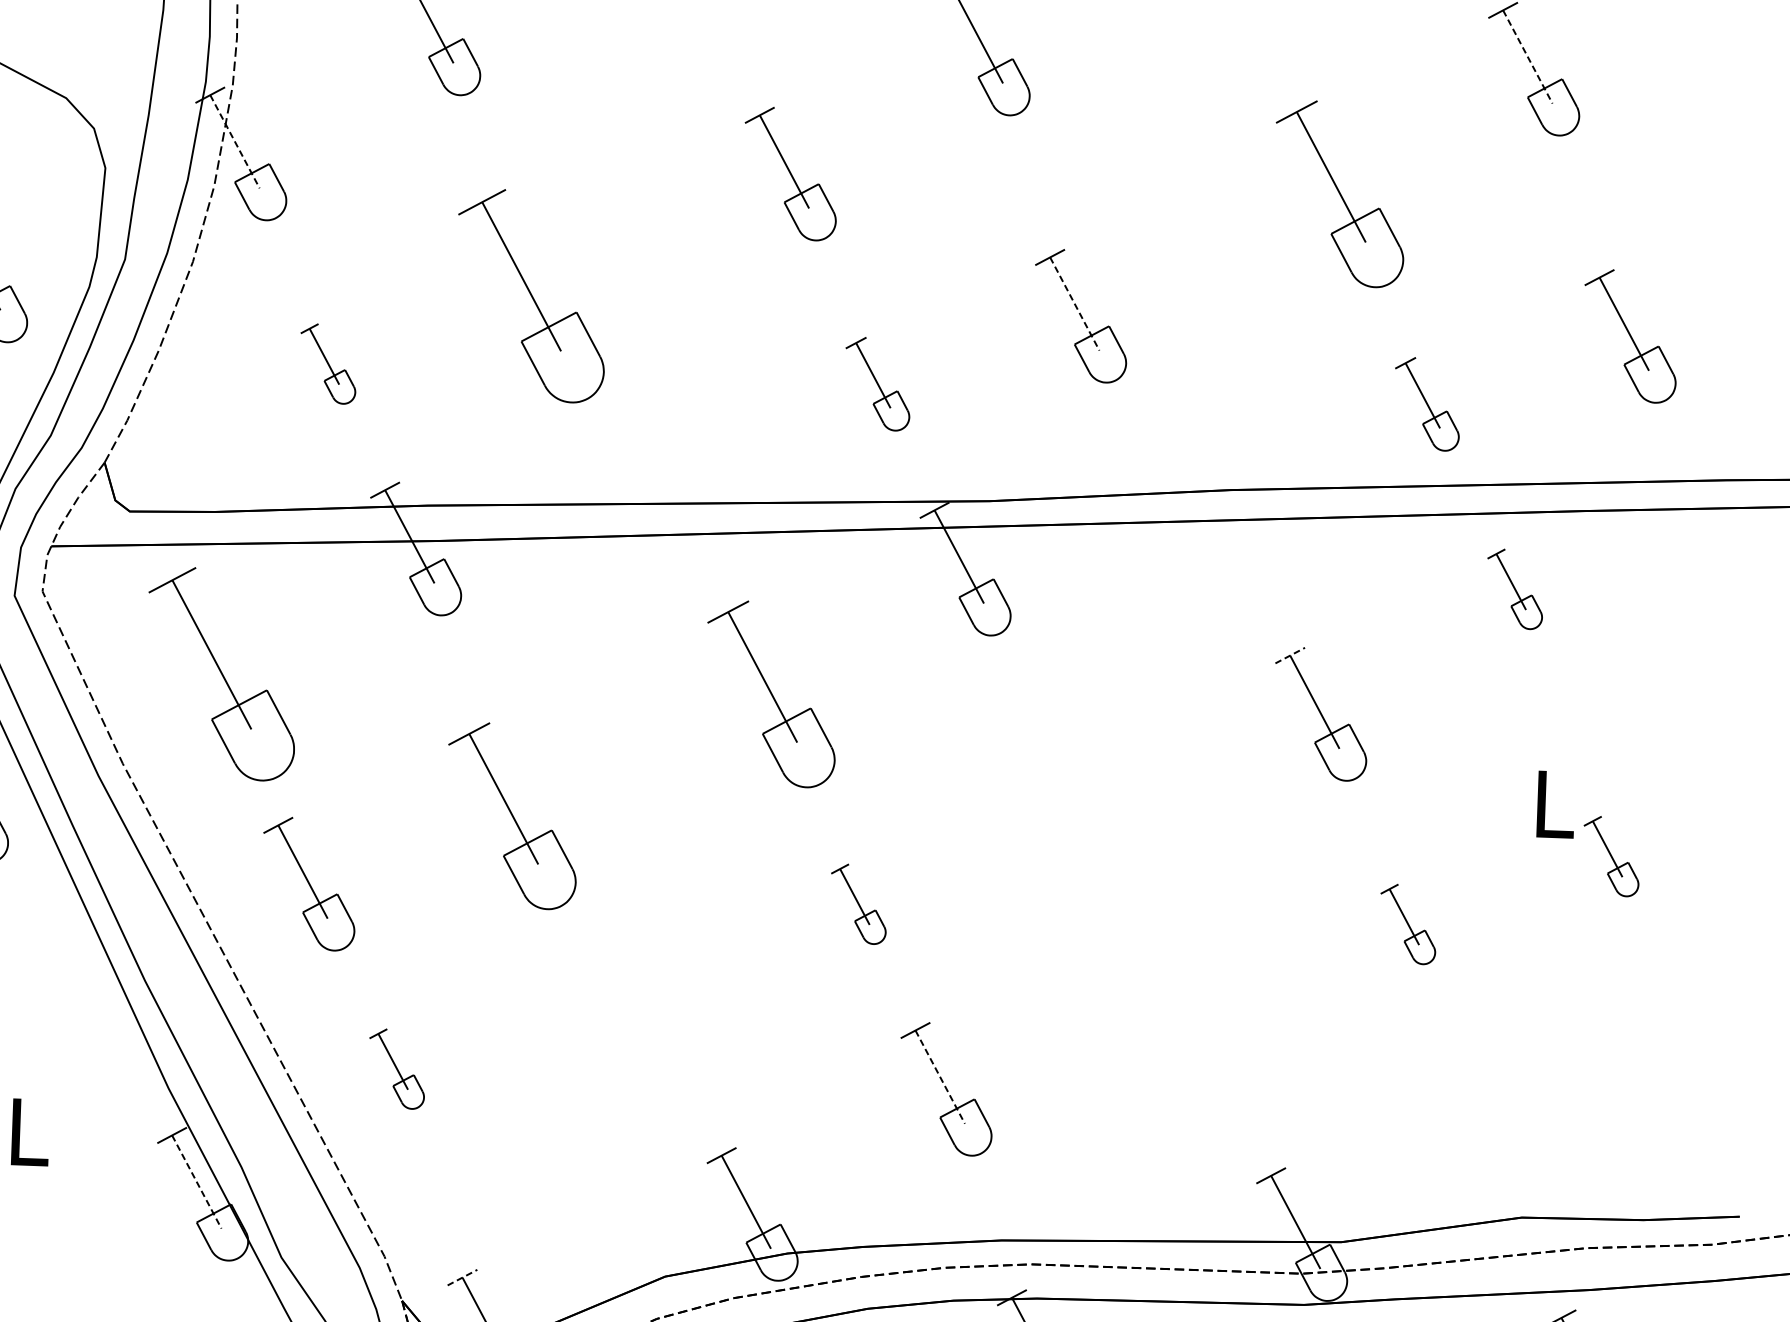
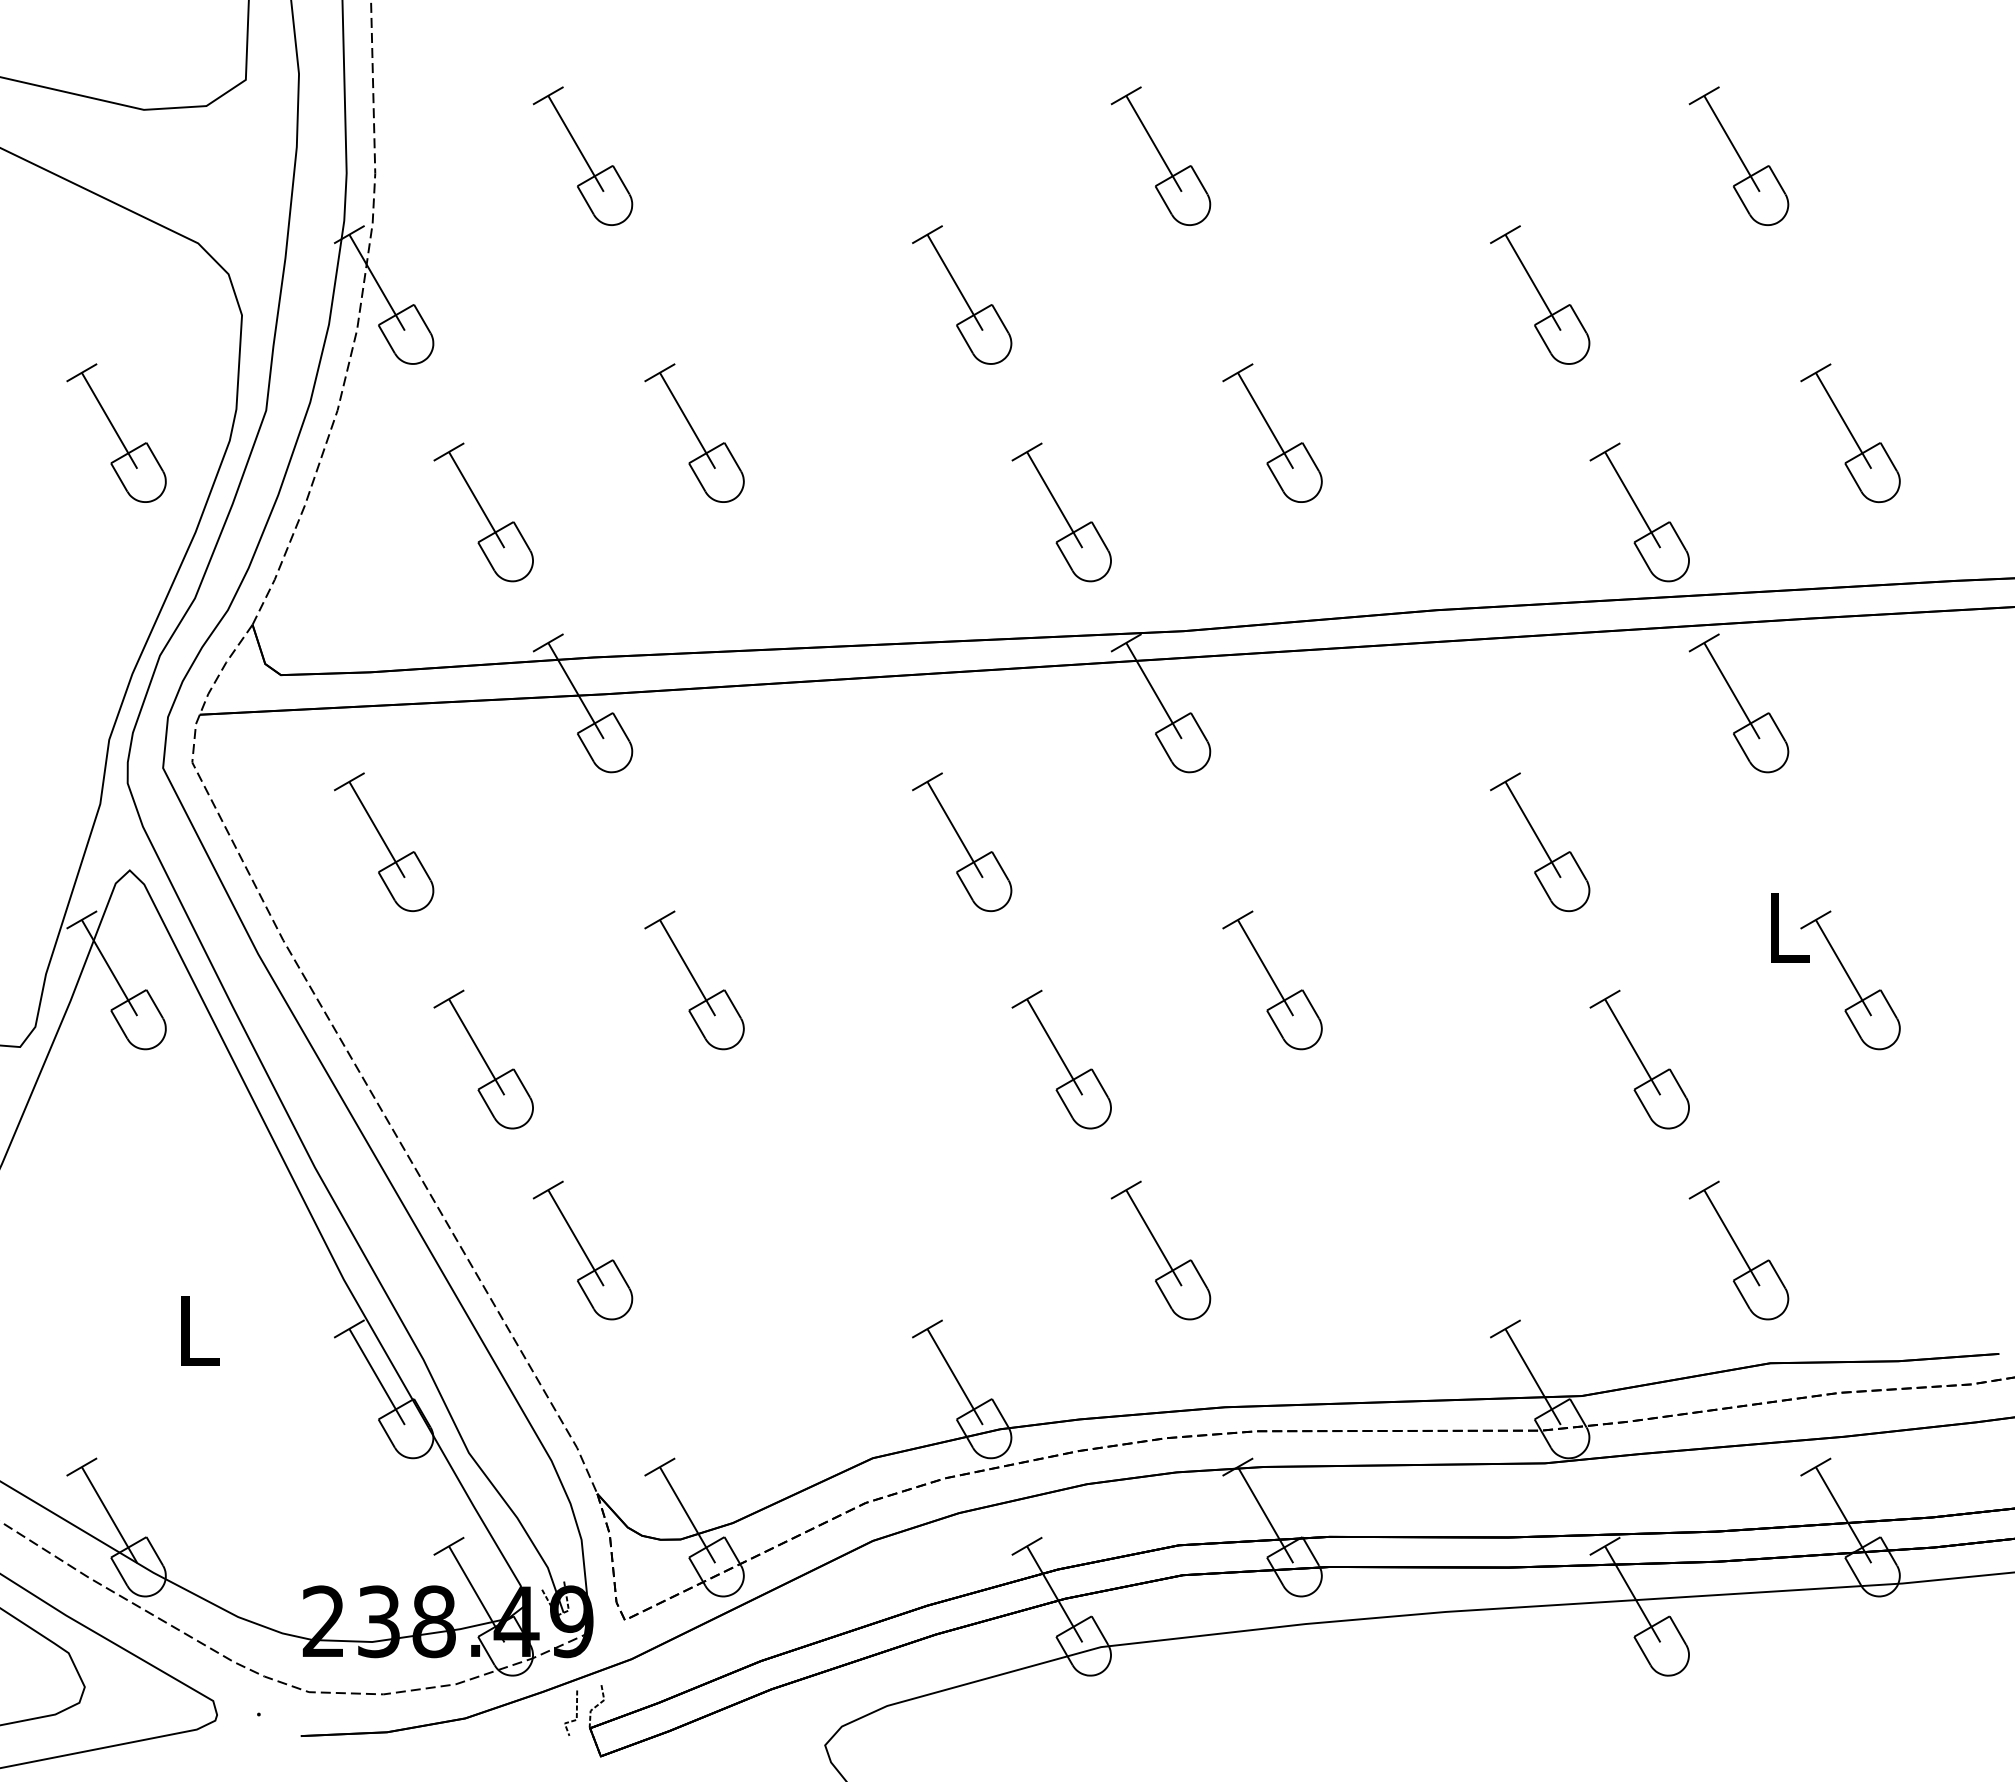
line: (1528, 57) -> (1732, 144), dashed -> solid
line: (235, 142) -> (377, 283), dashed -> solid
part: (1340, 193) -> (1540, 294), size x0.71
part: (531, 295) -> (694, 432), size x0.62
line: (1074, 304) -> (1265, 421), dashed -> solid
part: (328, 363) -> (483, 512), size x1.67
part: (877, 384) -> (1061, 512), size x1.43
part: (1427, 404) -> (1639, 512), size x1.43
part: (1514, 589) -> (1738, 703), size x1.67
line: (1290, 655) -> (1505, 781), dashed -> solid
part: (222, 673) -> (384, 841), size x0.62
part: (771, 693) -> (962, 841), size x0.71
part: (512, 816) -> (694, 980), size x0.71
part: (1061, 836) -> (1272, 980), added
part: (1611, 856) -> (1850, 980), size x1.67
part: (858, 904) -> (1061, 1059), size x1.67
part: (1407, 924) -> (1639, 1059), size x1.67
part: (396, 1069) -> (582, 1250), size x1.67
line: (940, 1077) -> (1154, 1238), dashed -> solid
part: (1495, 1109) -> (1738, 1250), added
line: (197, 1182) -> (377, 1377), dashed -> solid
line: (462, 1277) -> (659, 1467), dashed -> solid

